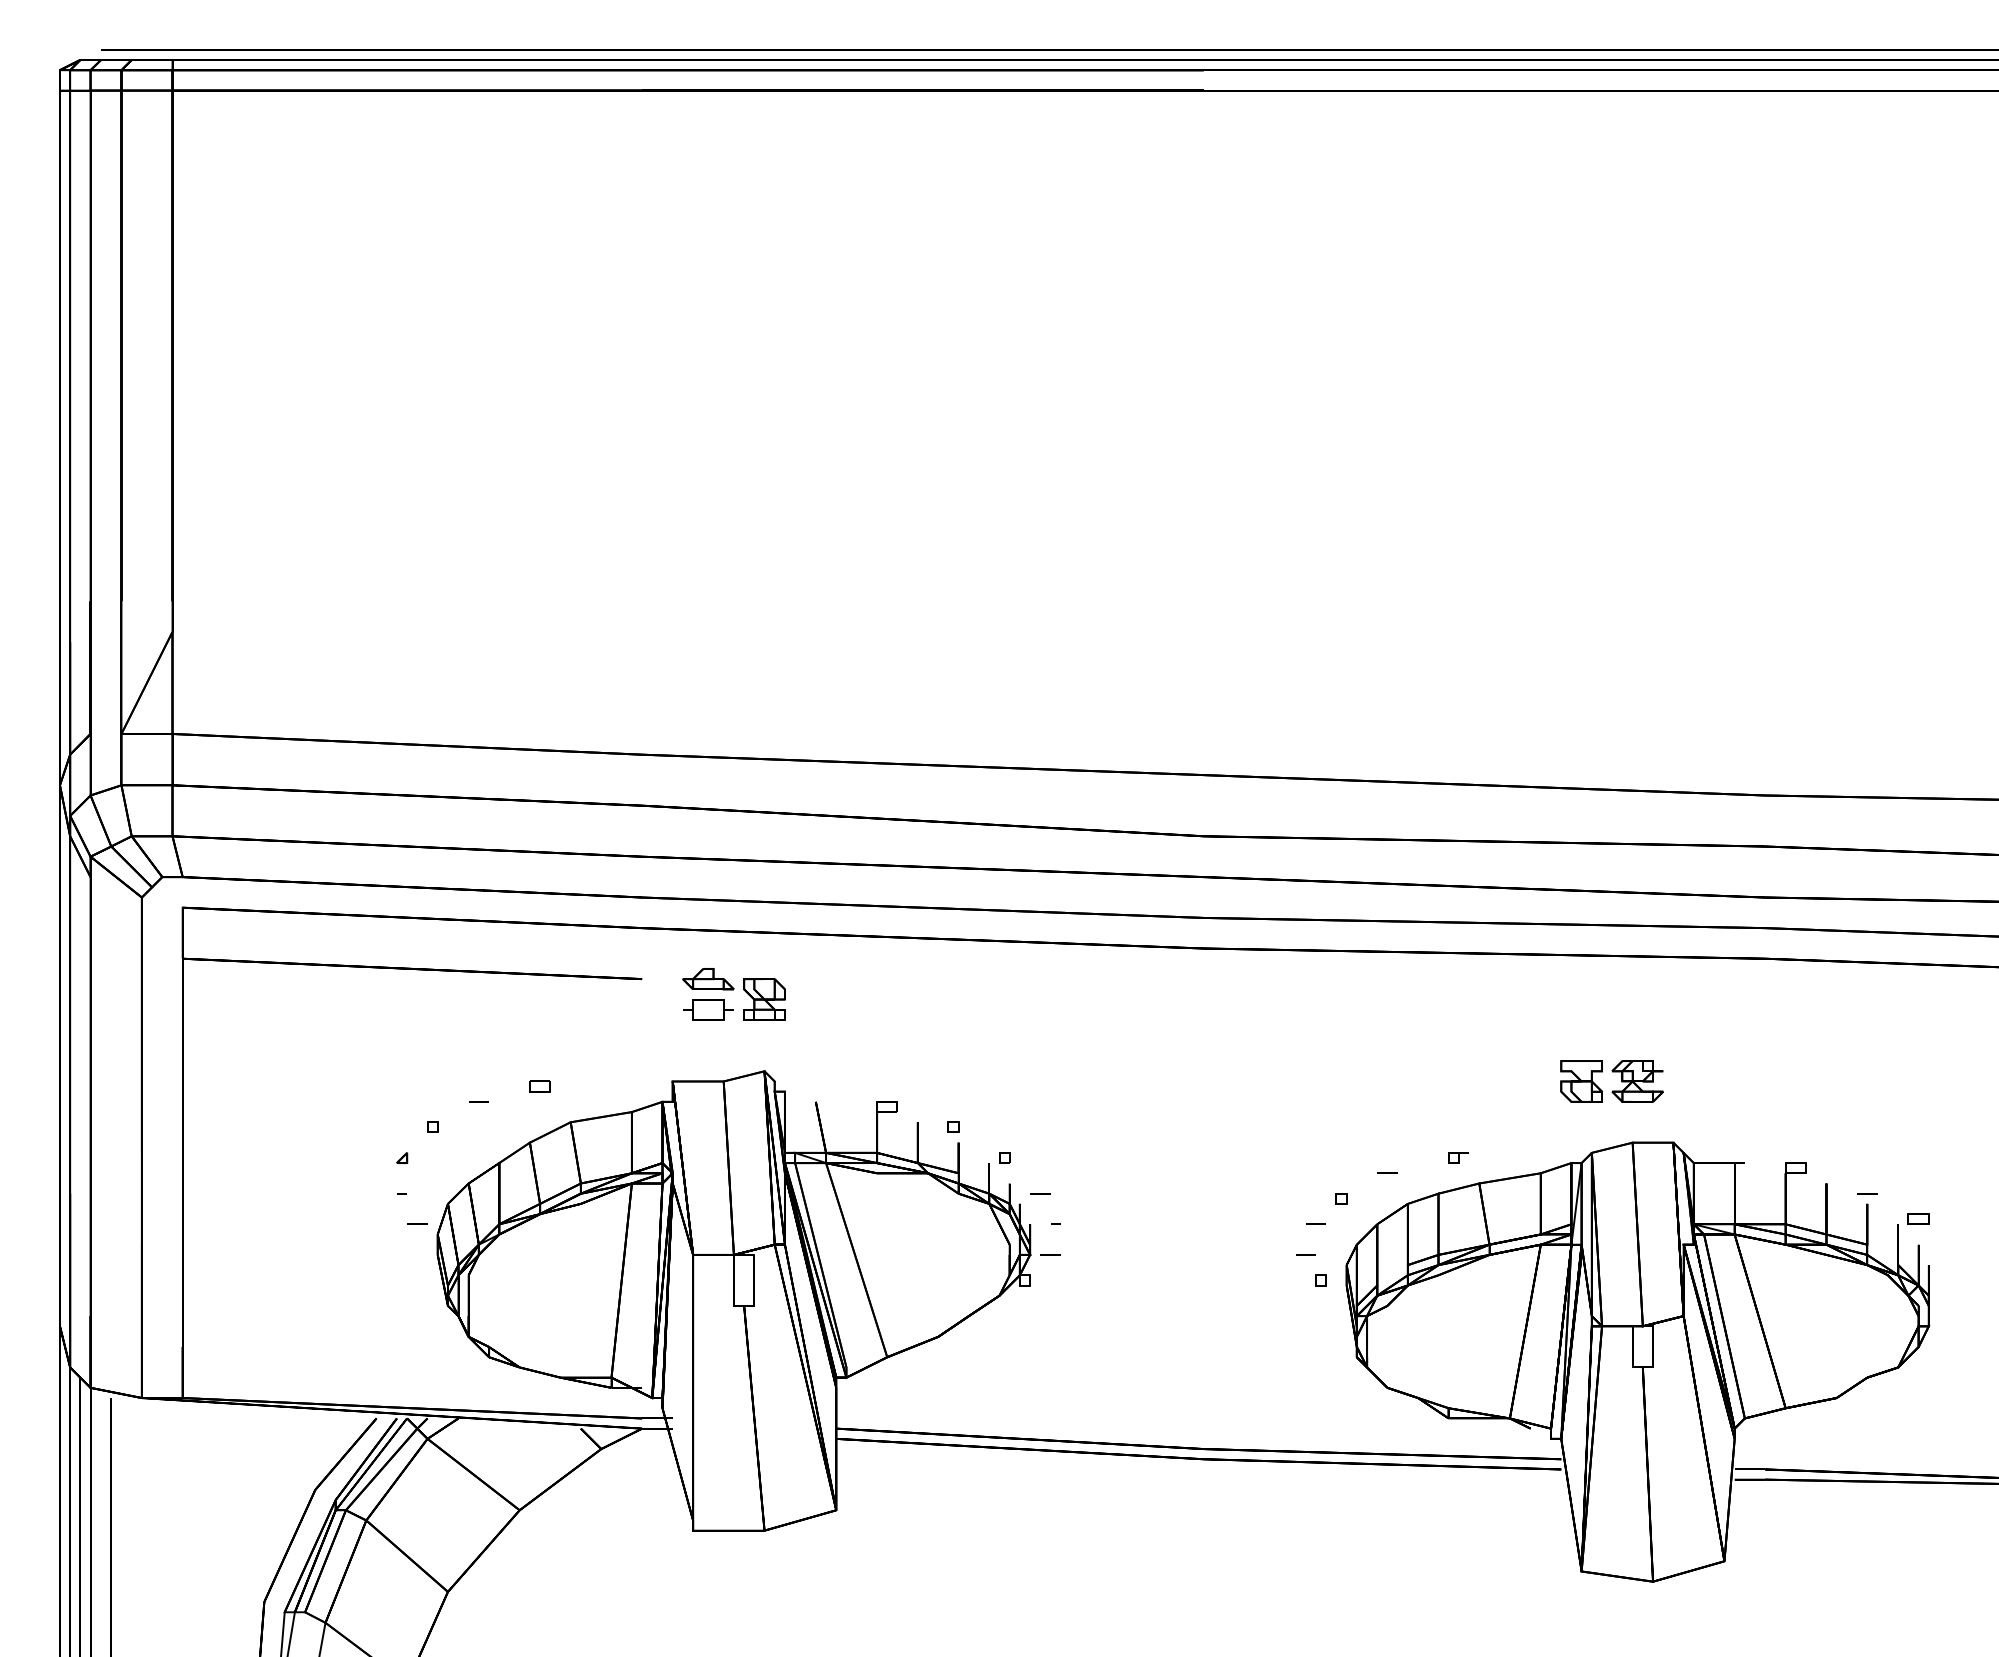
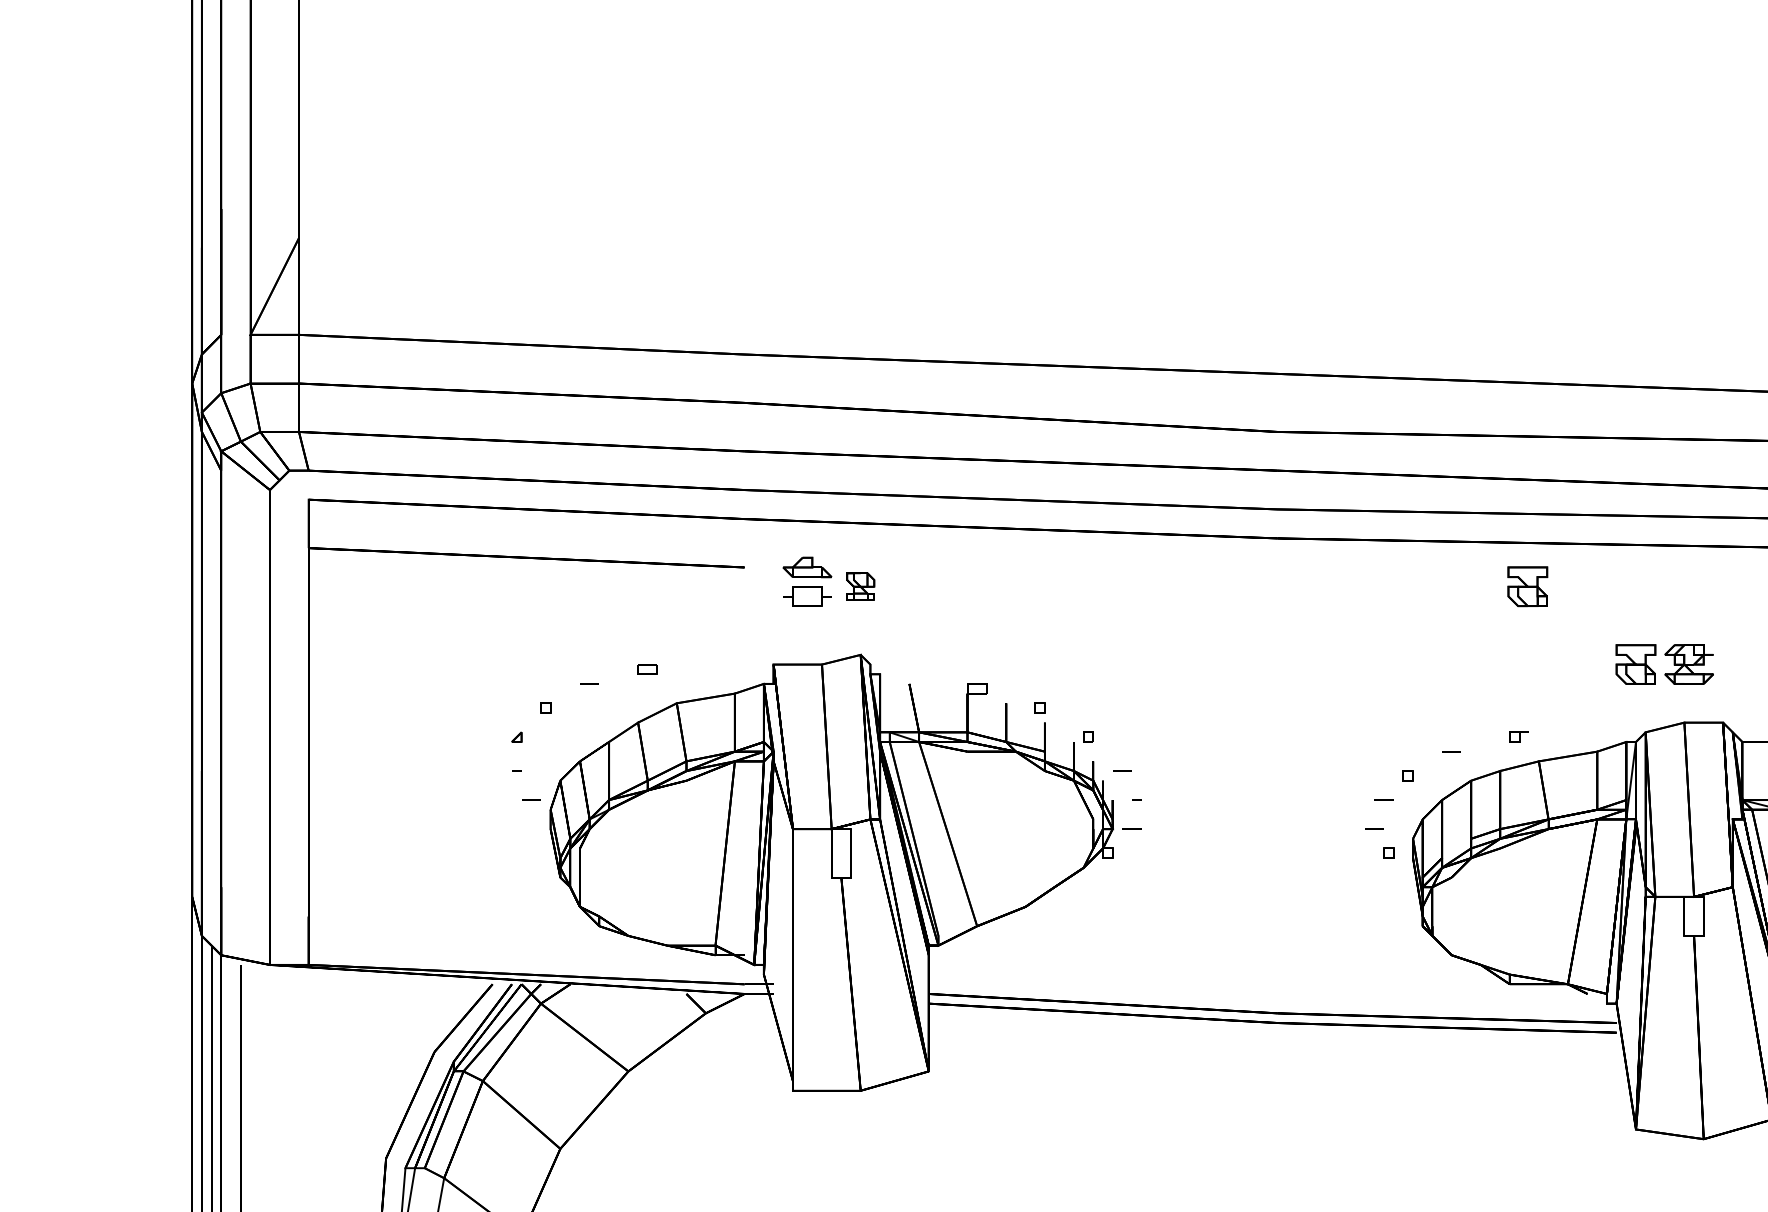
part: (764, 999) -> (860, 586), size x0.7
part: (1467, 999) -> (1527, 586), added

